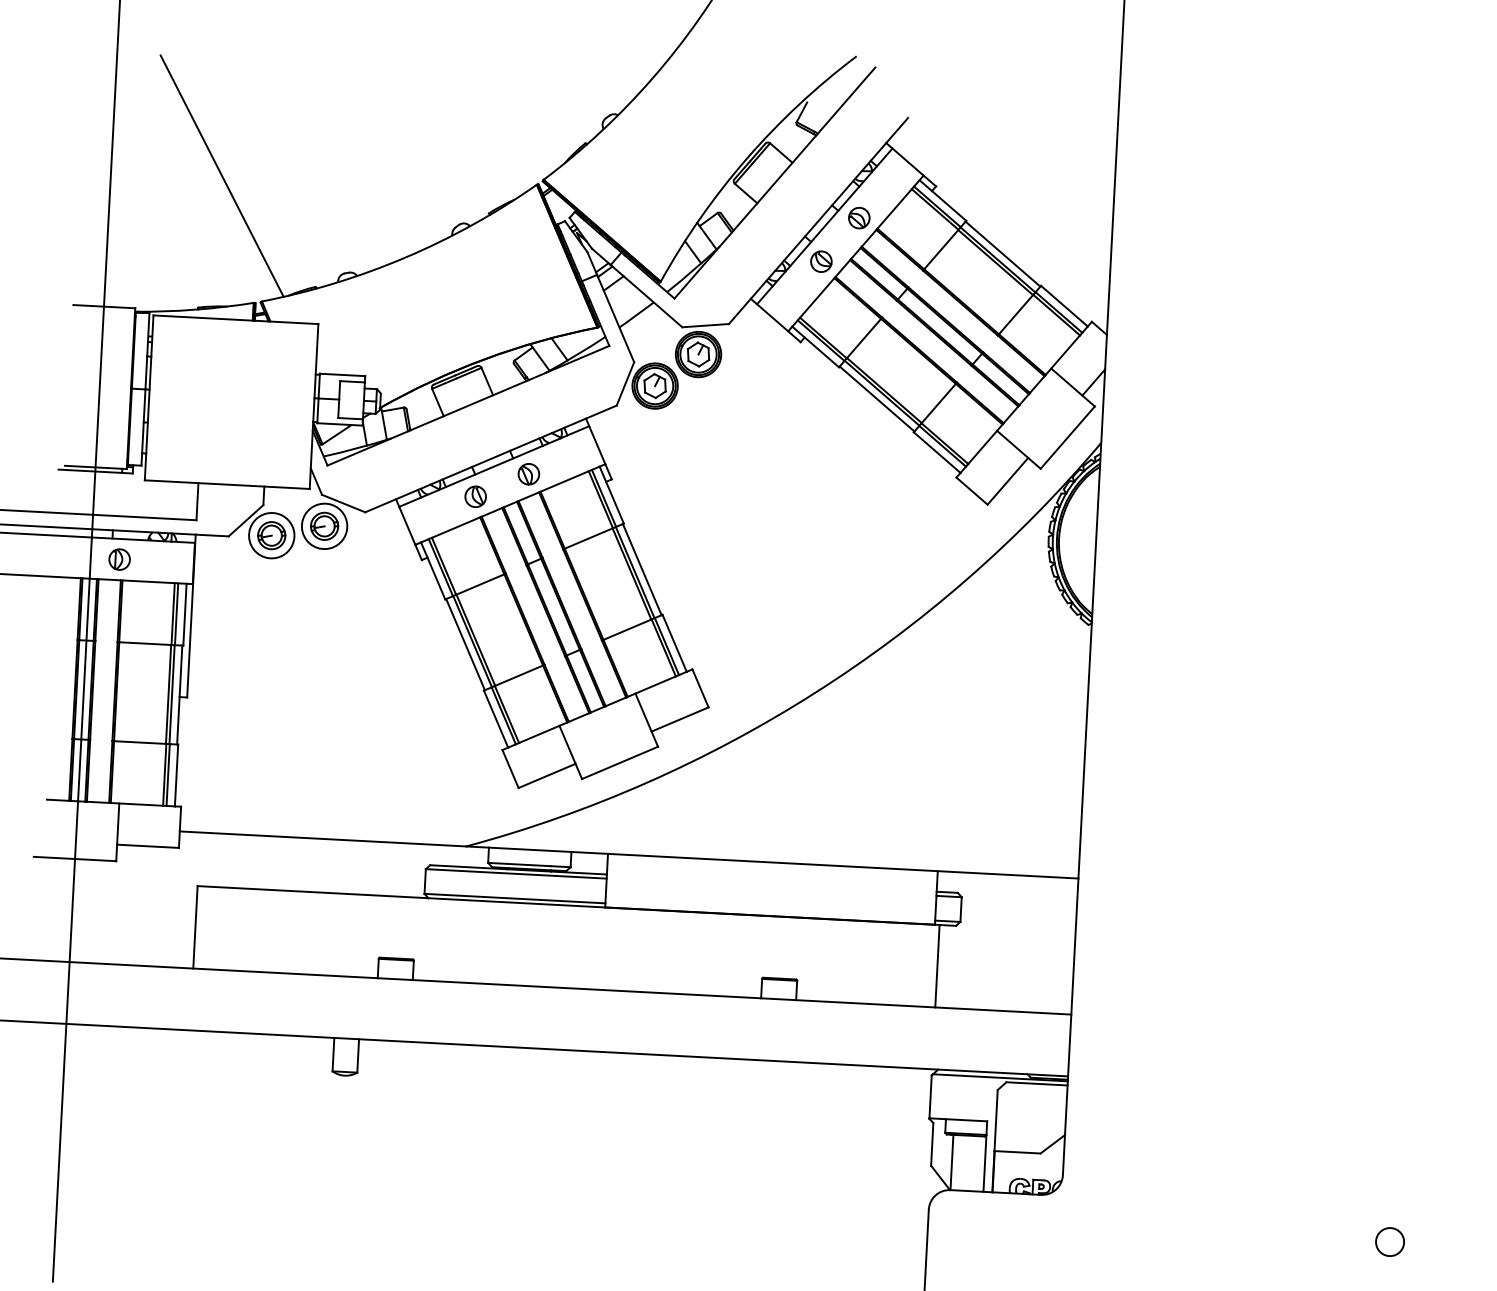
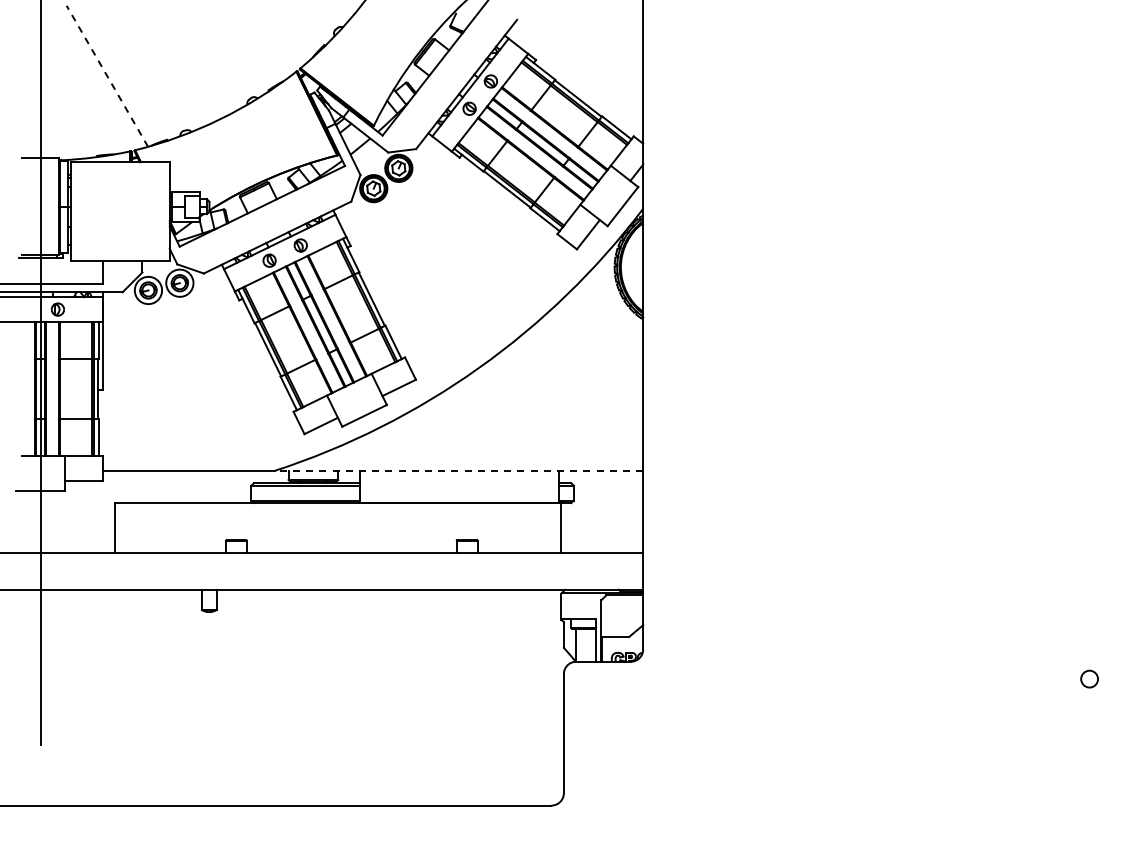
line: (222, 174) -> (107, 75), solid -> dashed
line: (771, 861) -> (458, 470), solid -> dashed
circle: (1389, 1241) -> (841, 678), removed

